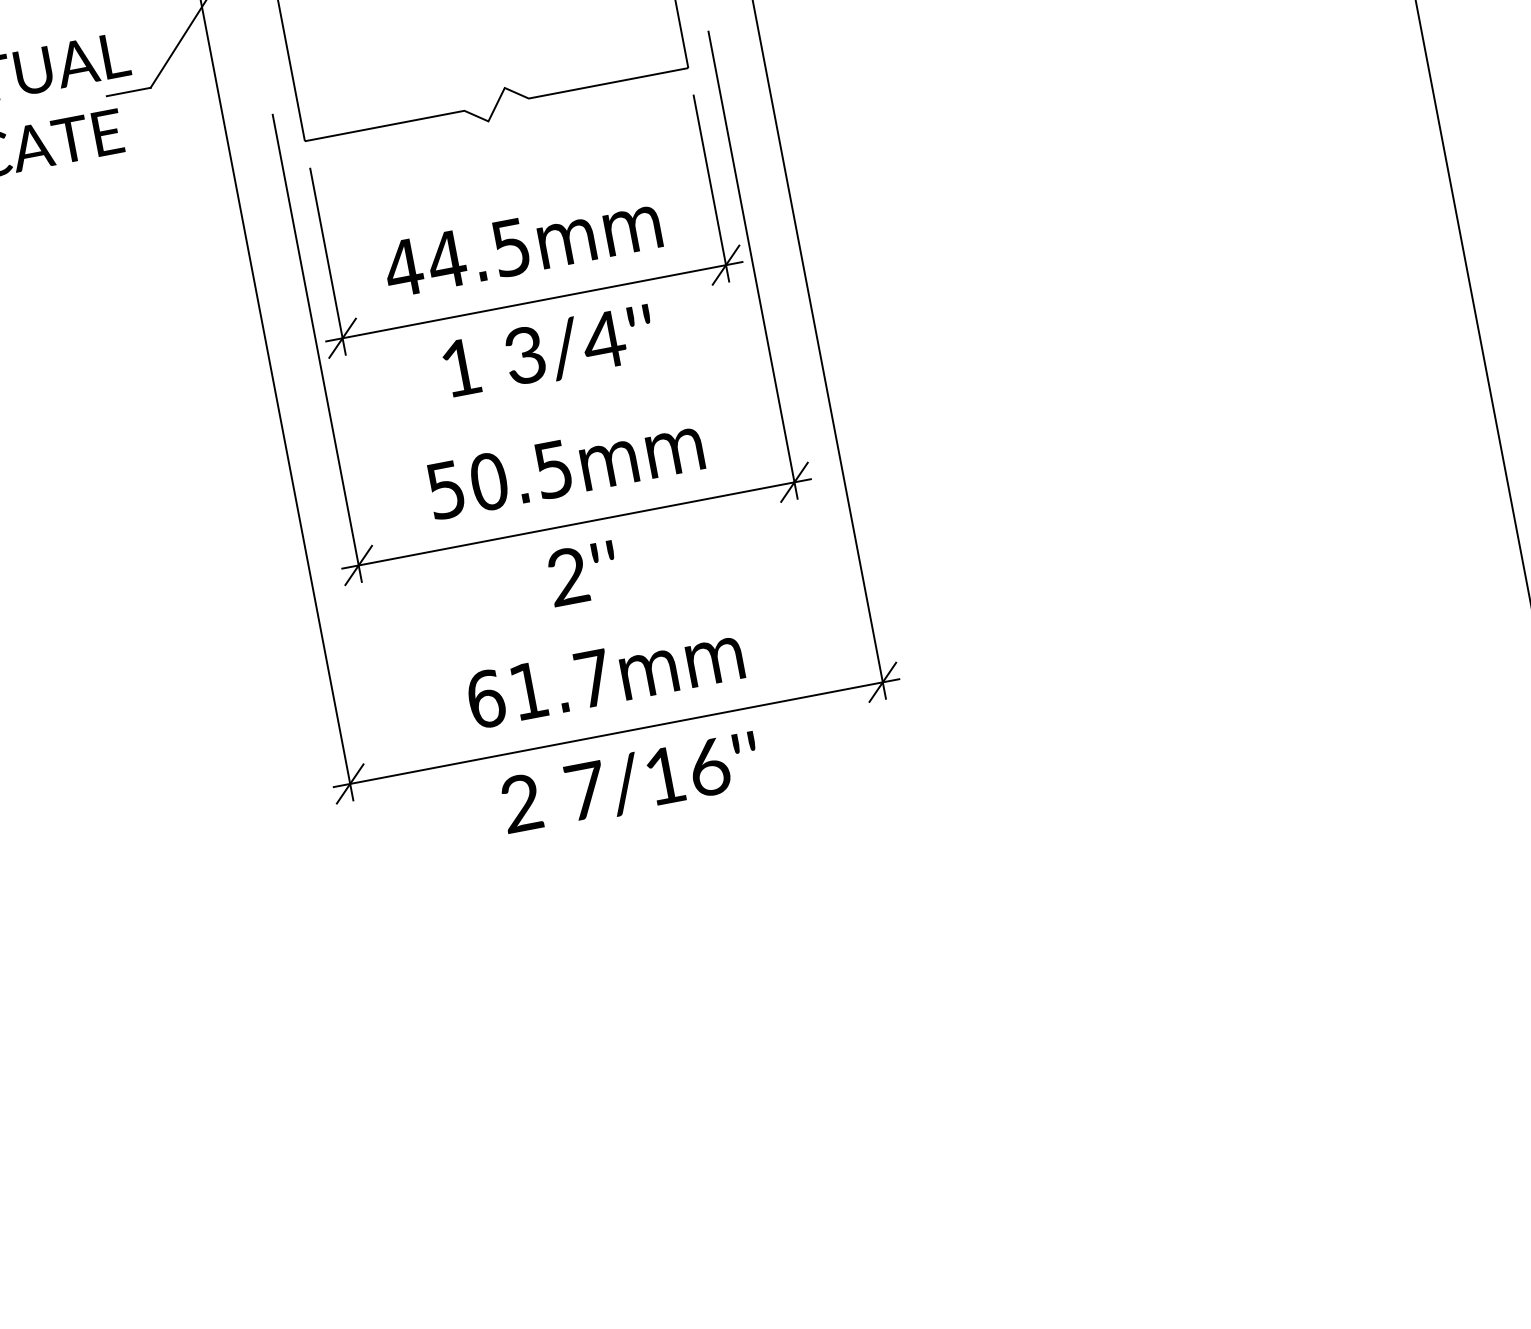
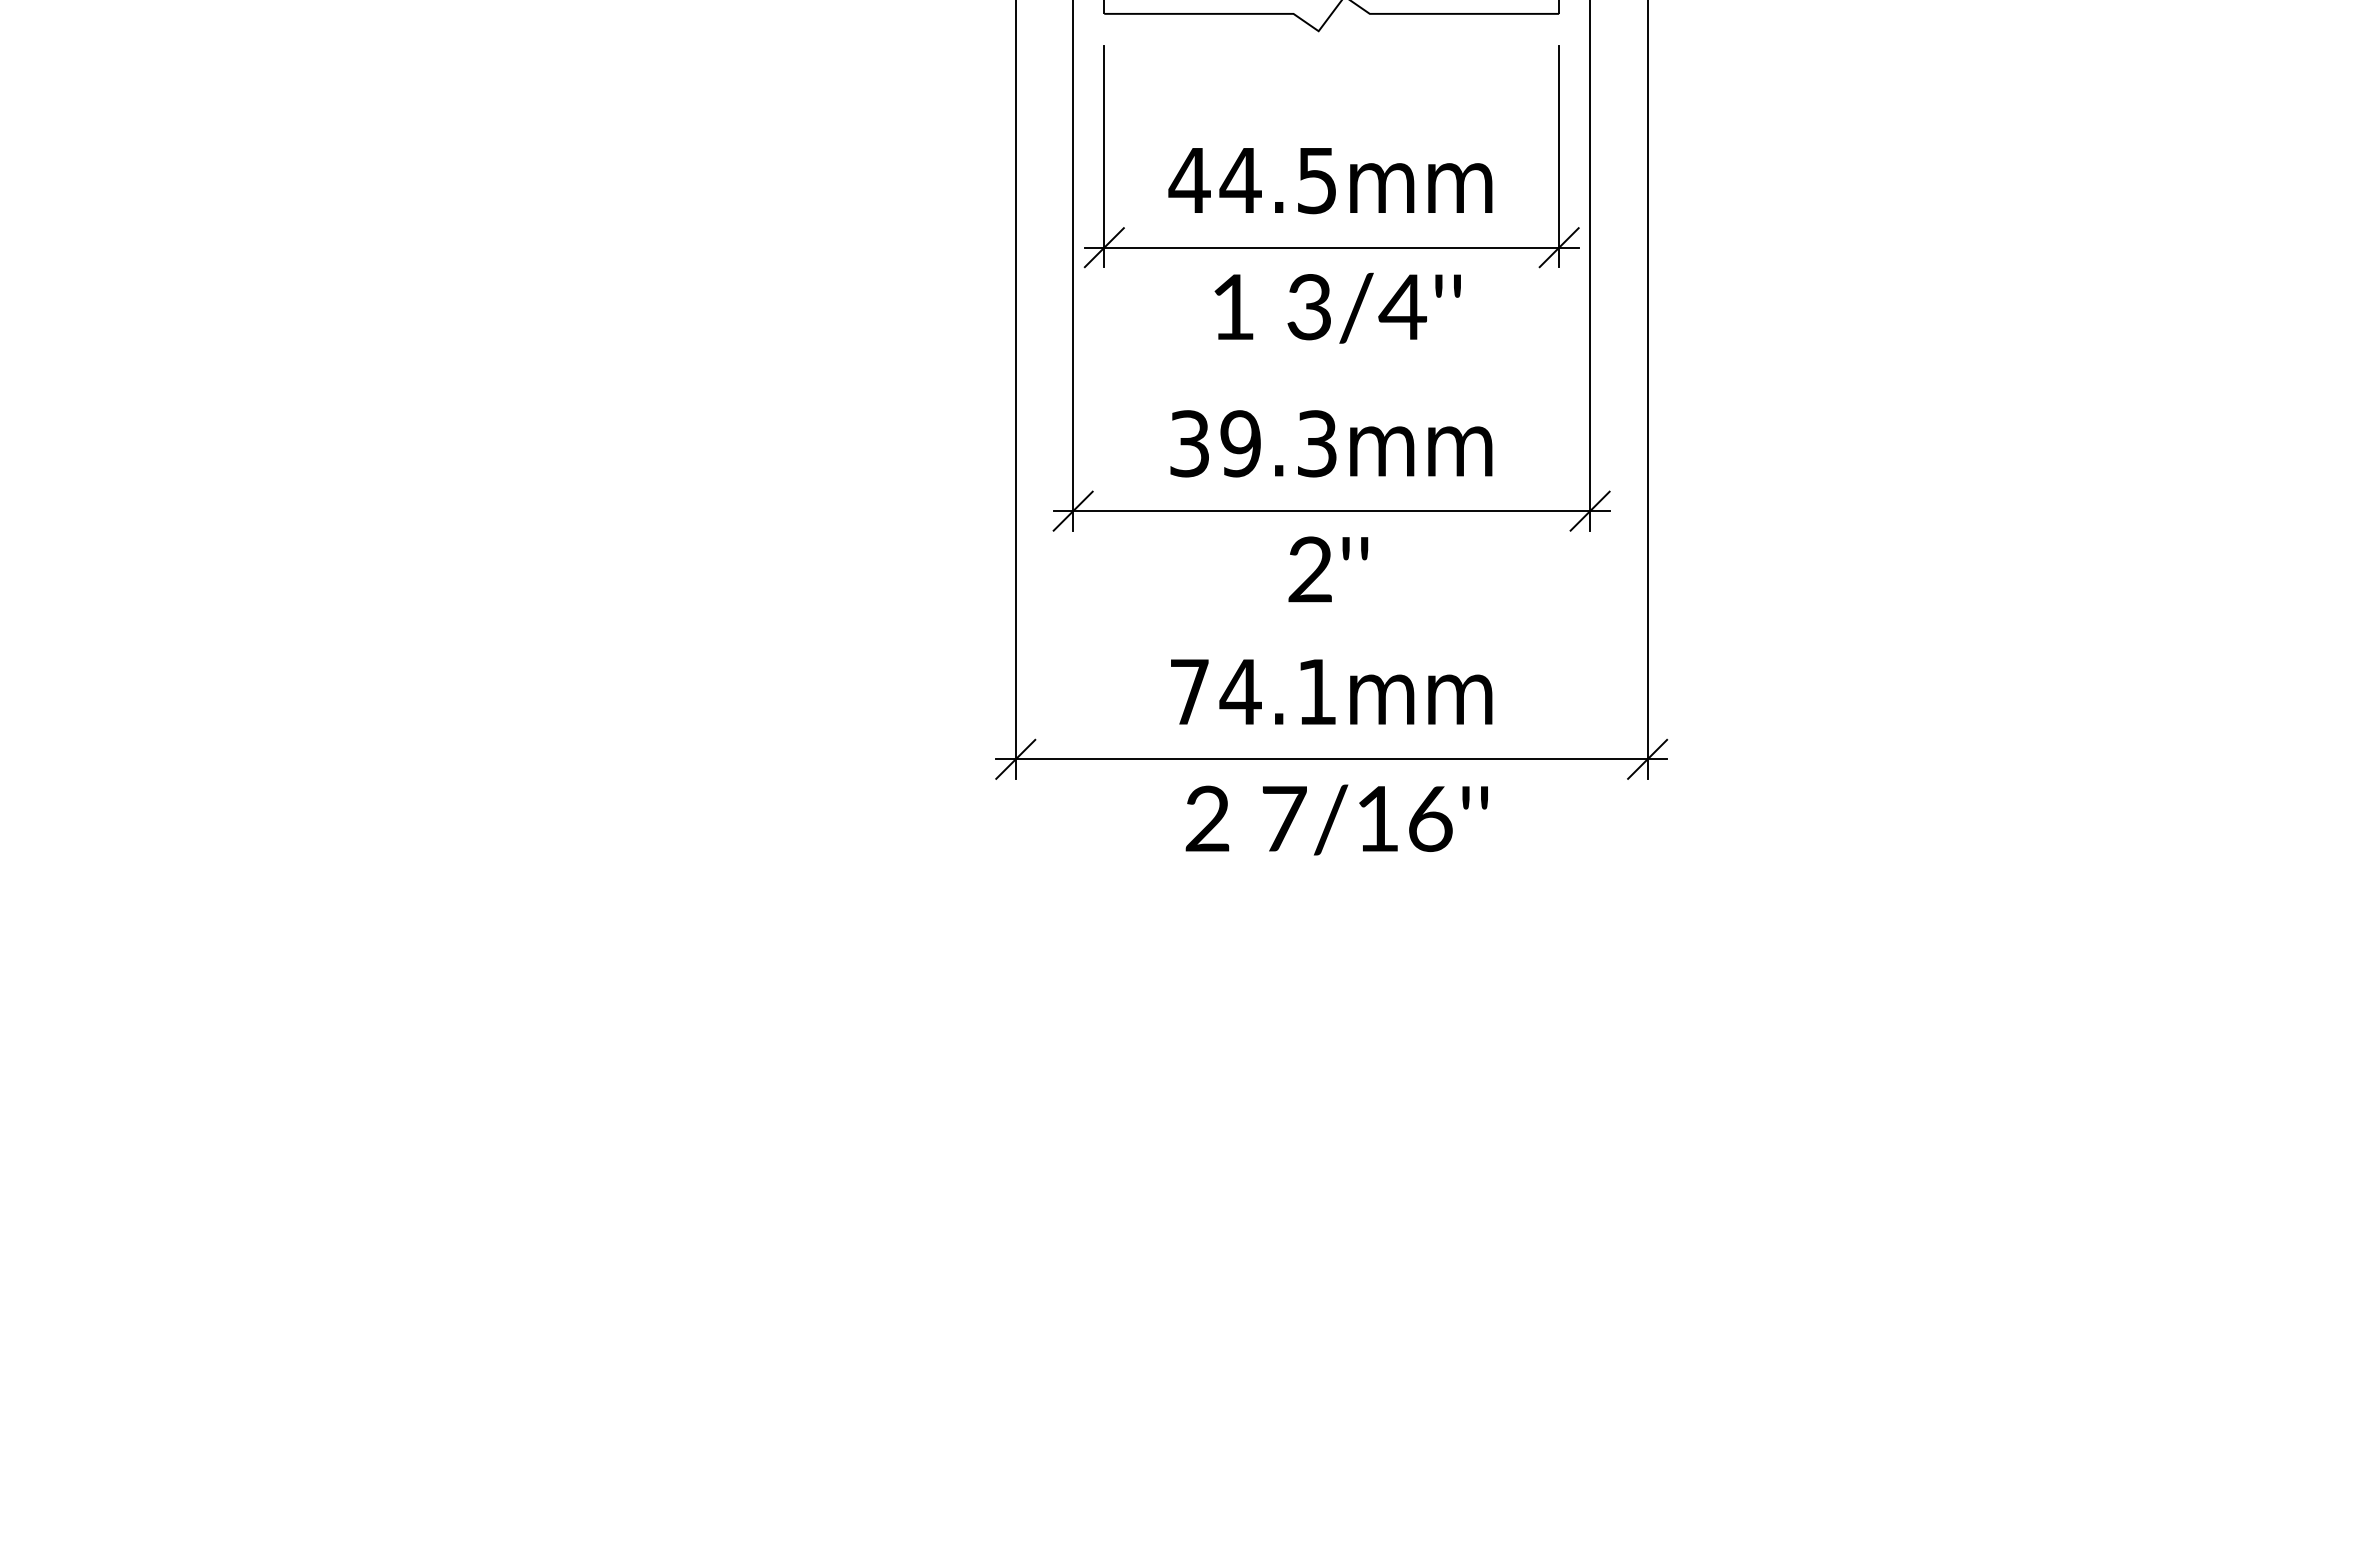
text: (499, 479) -> (1253, 443), 50.5mm -> 39.3mm
text: (538, 688) -> (1252, 691), 61.7mm -> 74.1mm

